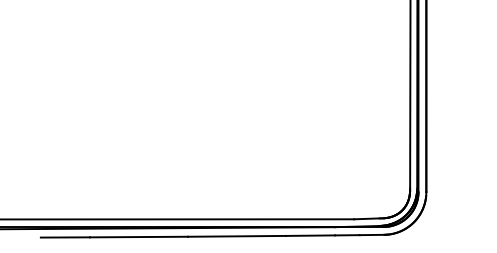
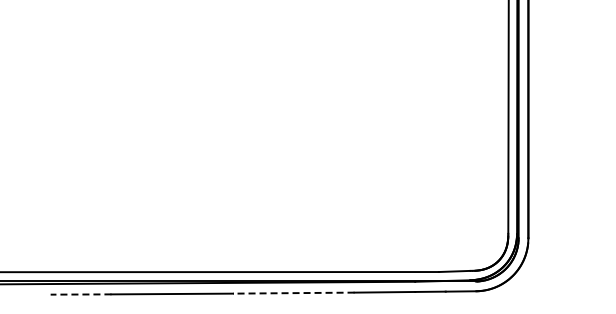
line: (236, 236) -> (293, 293), solid -> dashed
line: (64, 237) -> (80, 294), solid -> dashed

